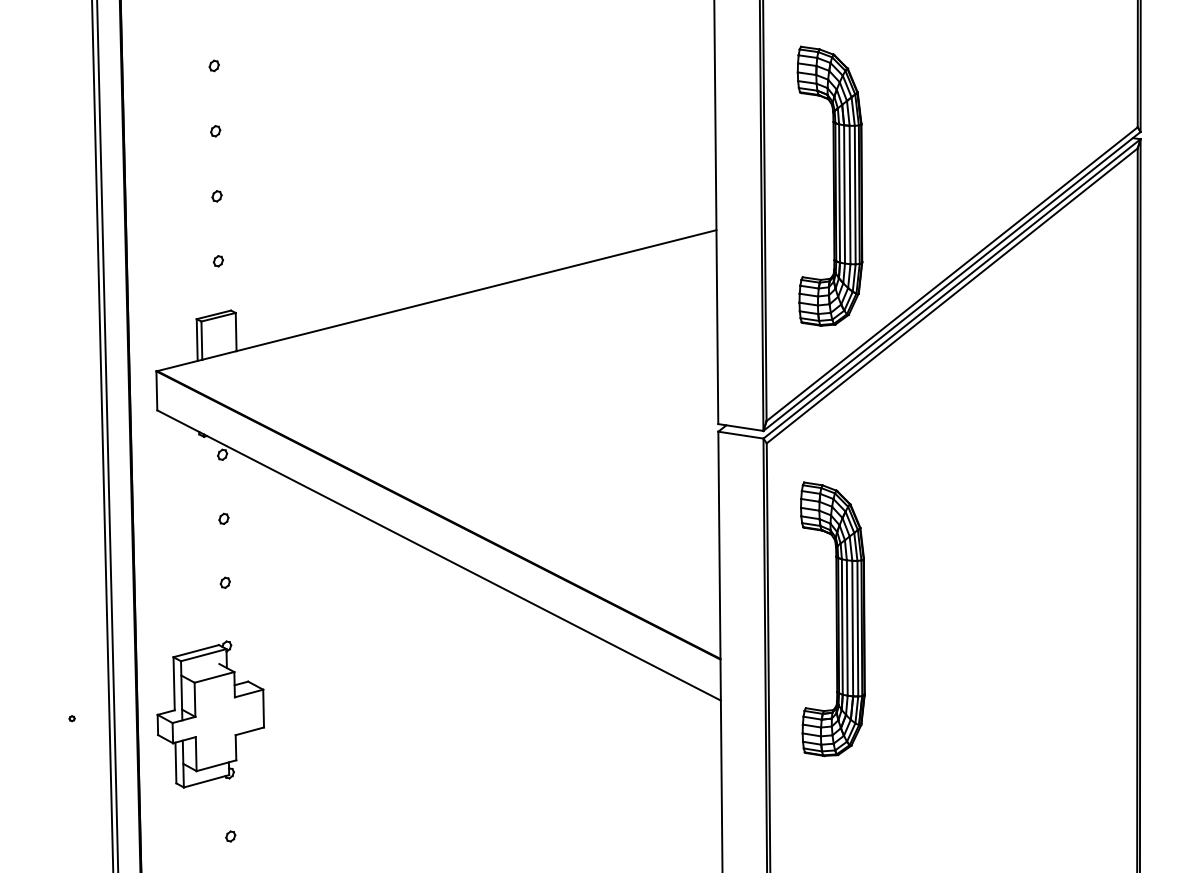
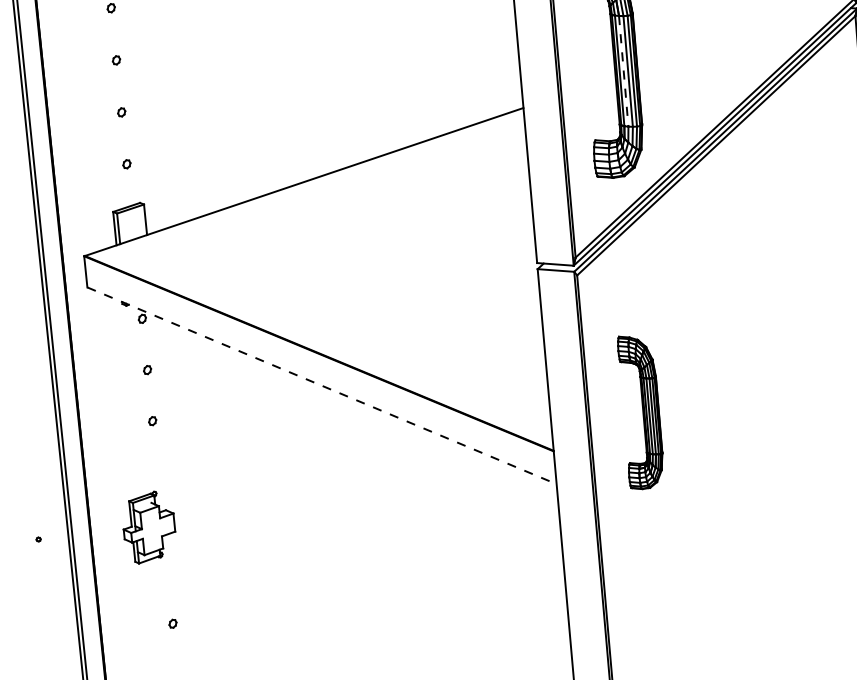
line: (844, 194) -> (623, 71), solid -> dashed
line: (439, 555) -> (322, 385), solid -> dashed
part: (832, 619) -> (640, 412), size x0.7
part: (210, 714) -> (149, 527), size x0.6

